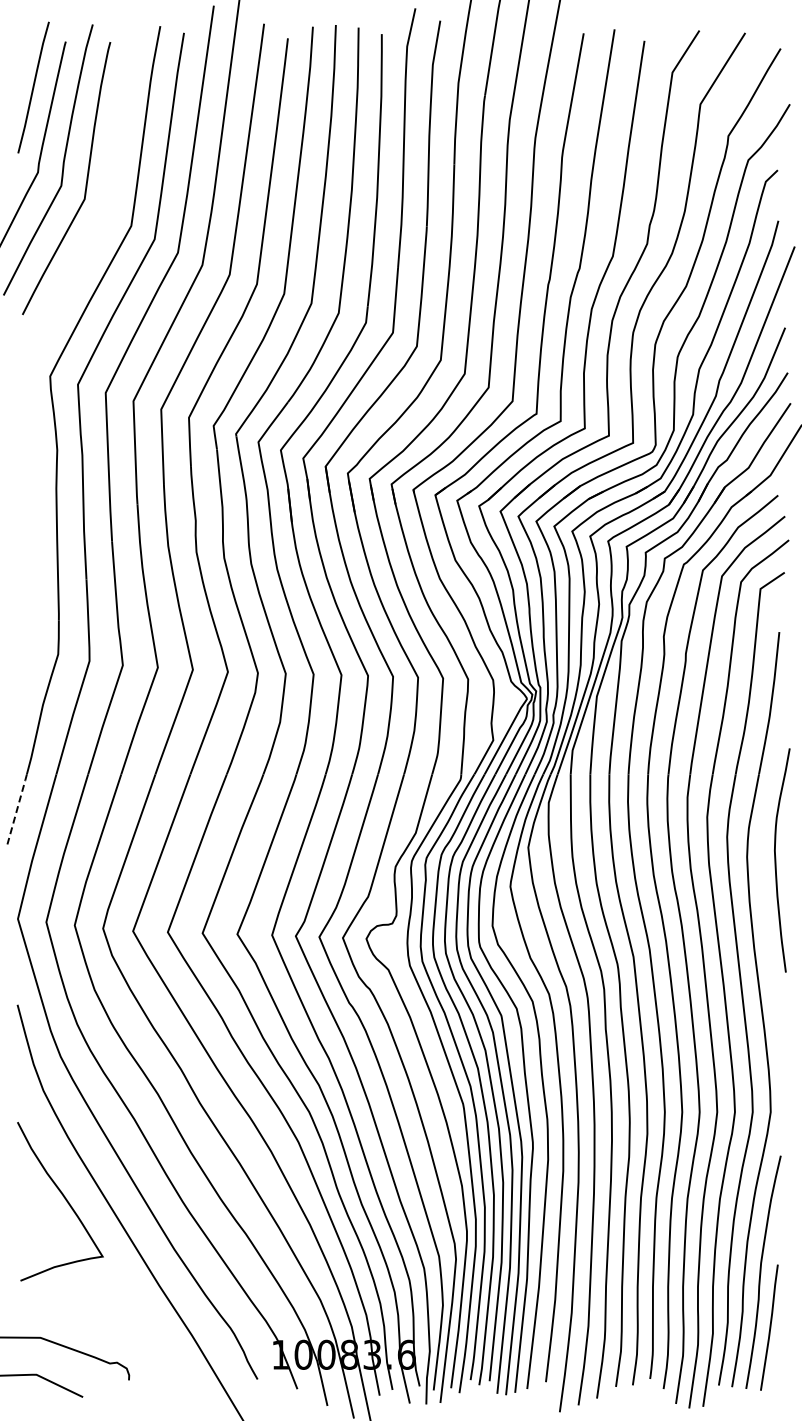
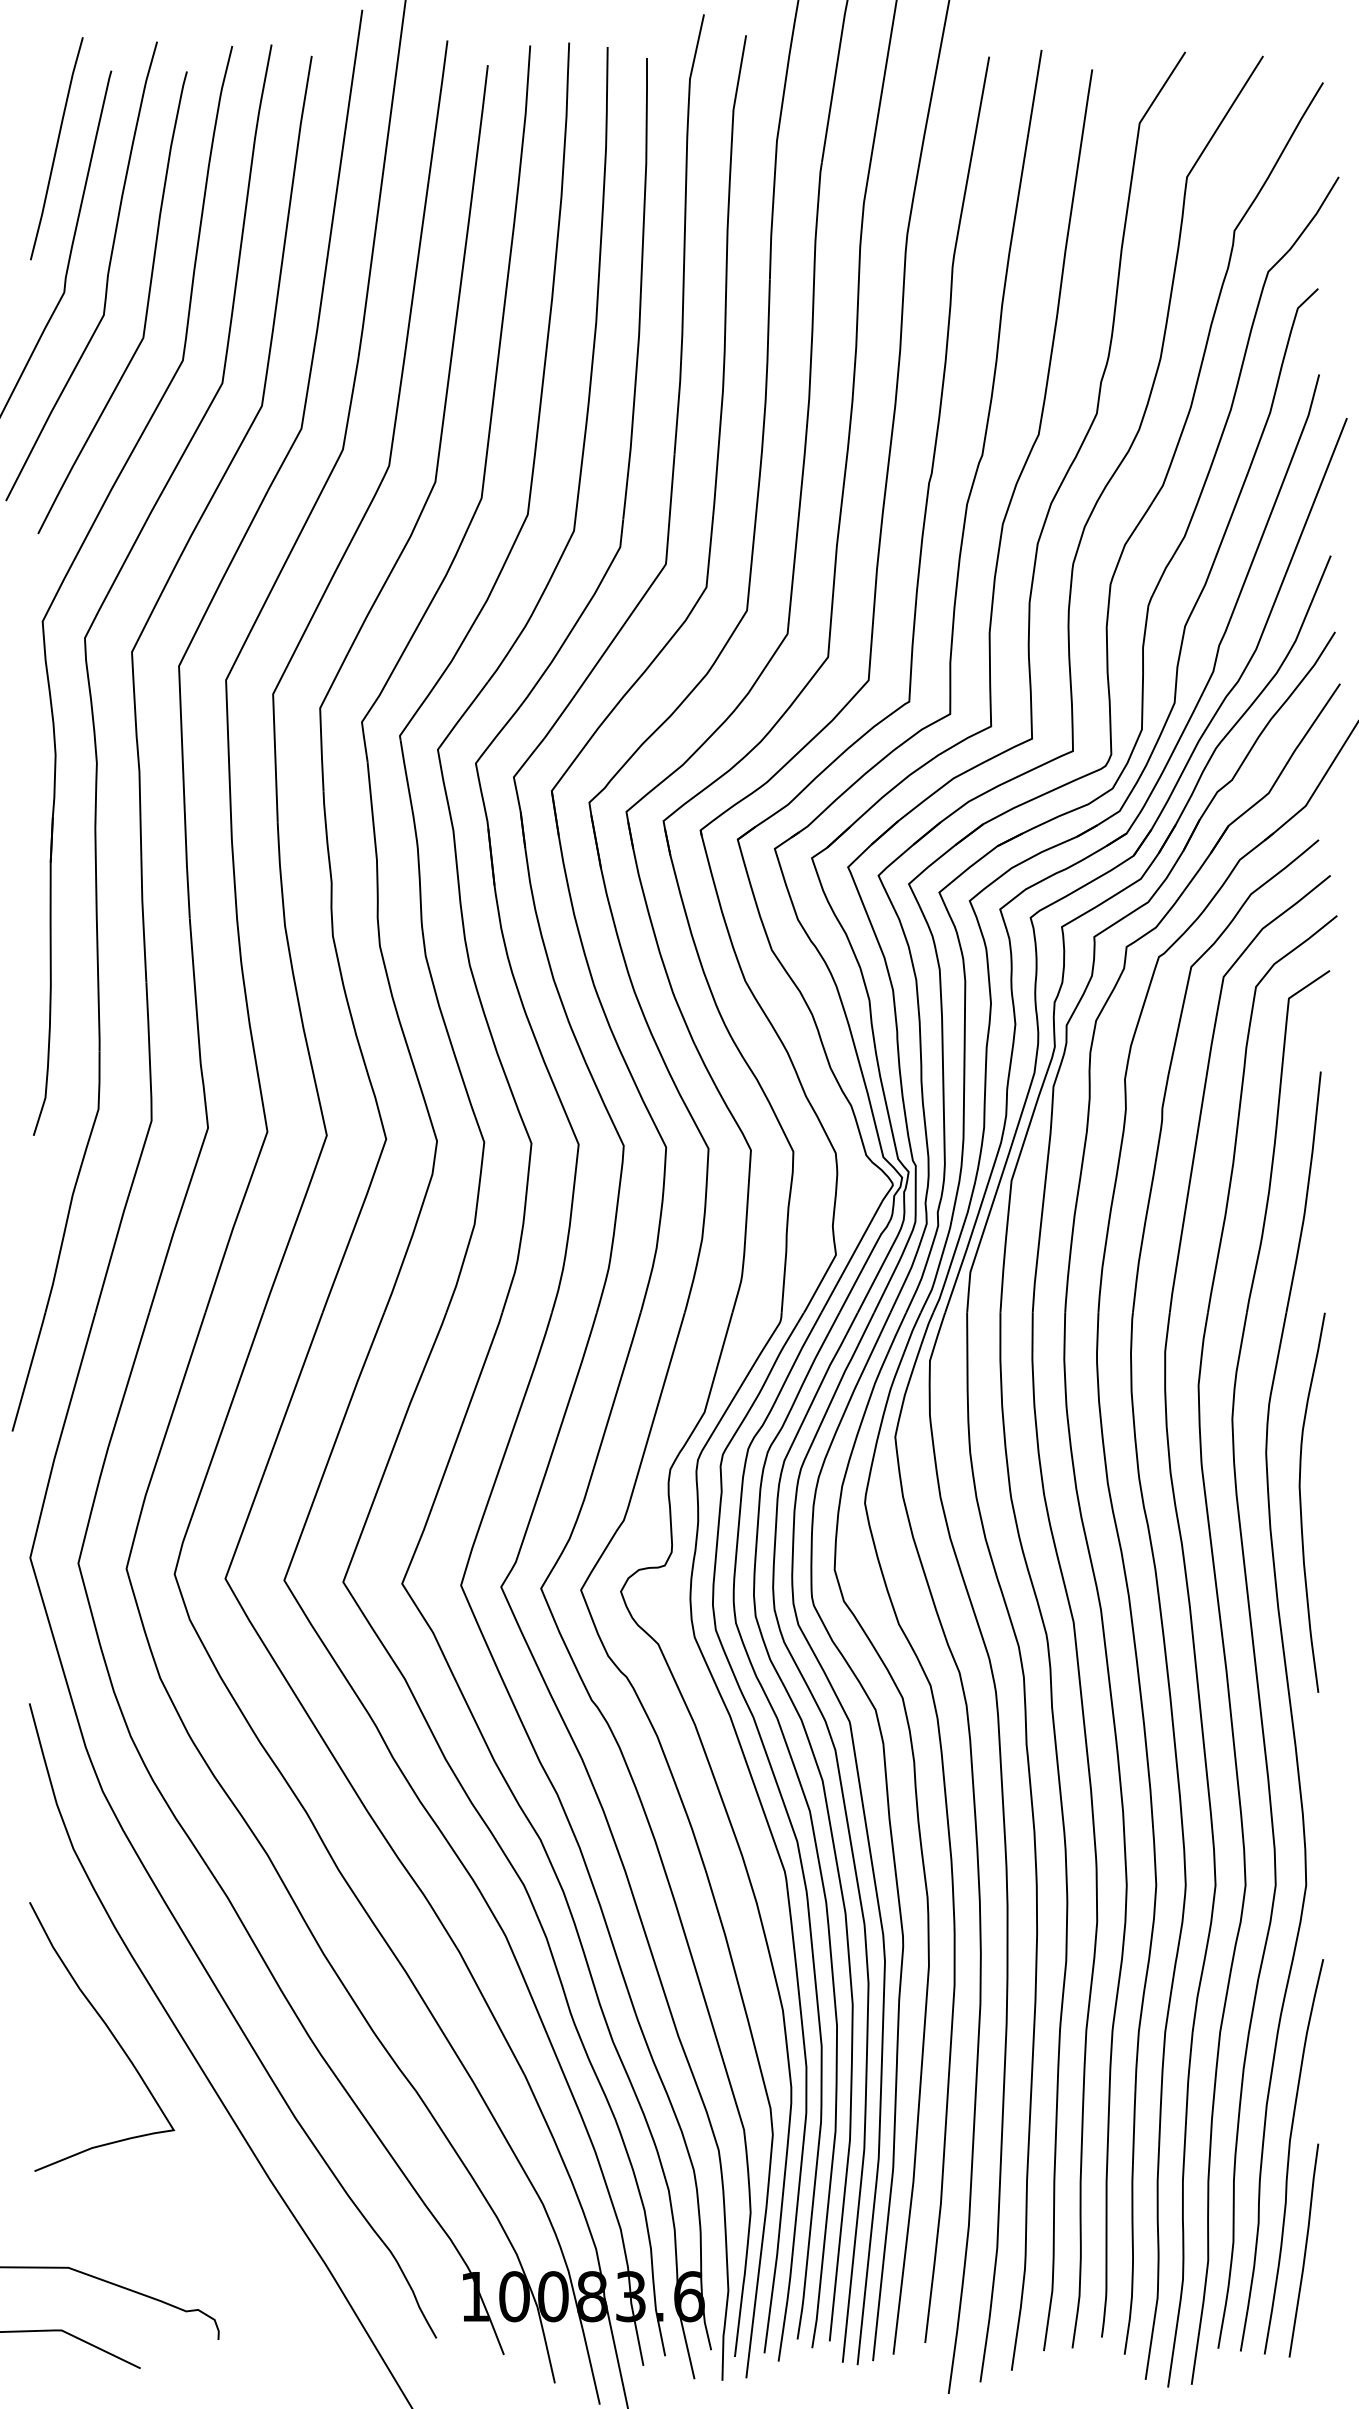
part: (44, 331) -> (75, 562), added
line: (17, 809) -> (29, 1372), dashed -> solid
curve: (776, 860) -> (1302, 1502), moved

